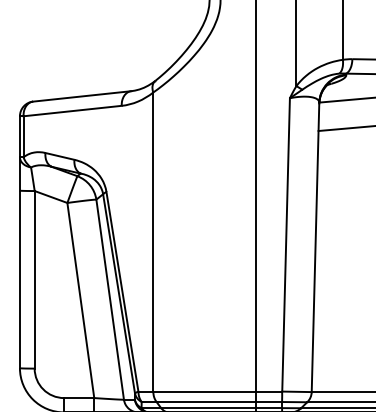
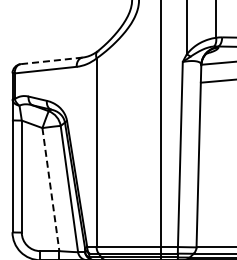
line: (81, 95) -> (51, 60), solid -> dashed
line: (80, 301) -> (50, 190), solid -> dashed

